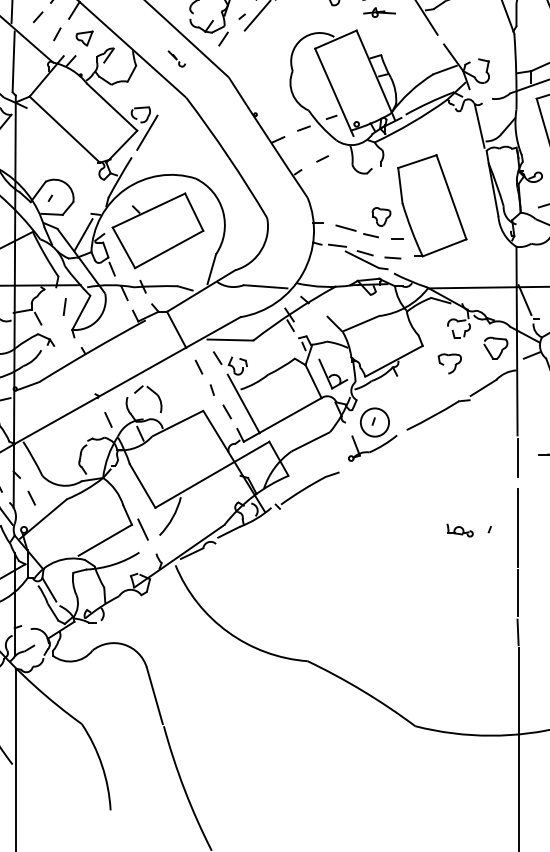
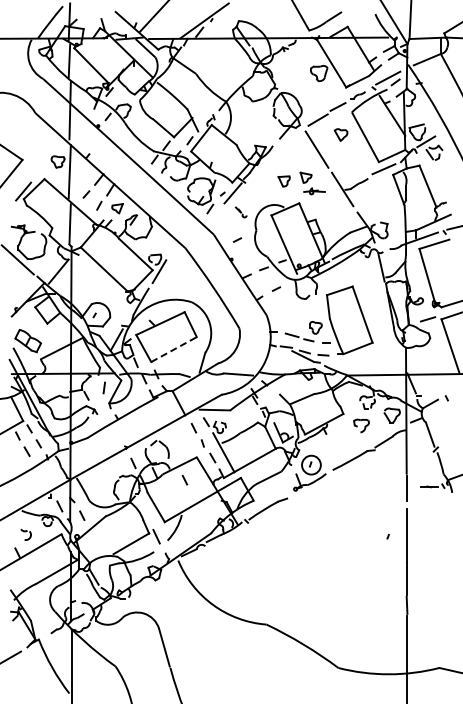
part: (177, 59) -> (241, 212), moved
line: (264, 84) -> (237, 239), added
line: (169, 249) -> (174, 349), solid -> dashed
line: (184, 445) -> (184, 480), added
part: (460, 530) -> (368, 537), removed

